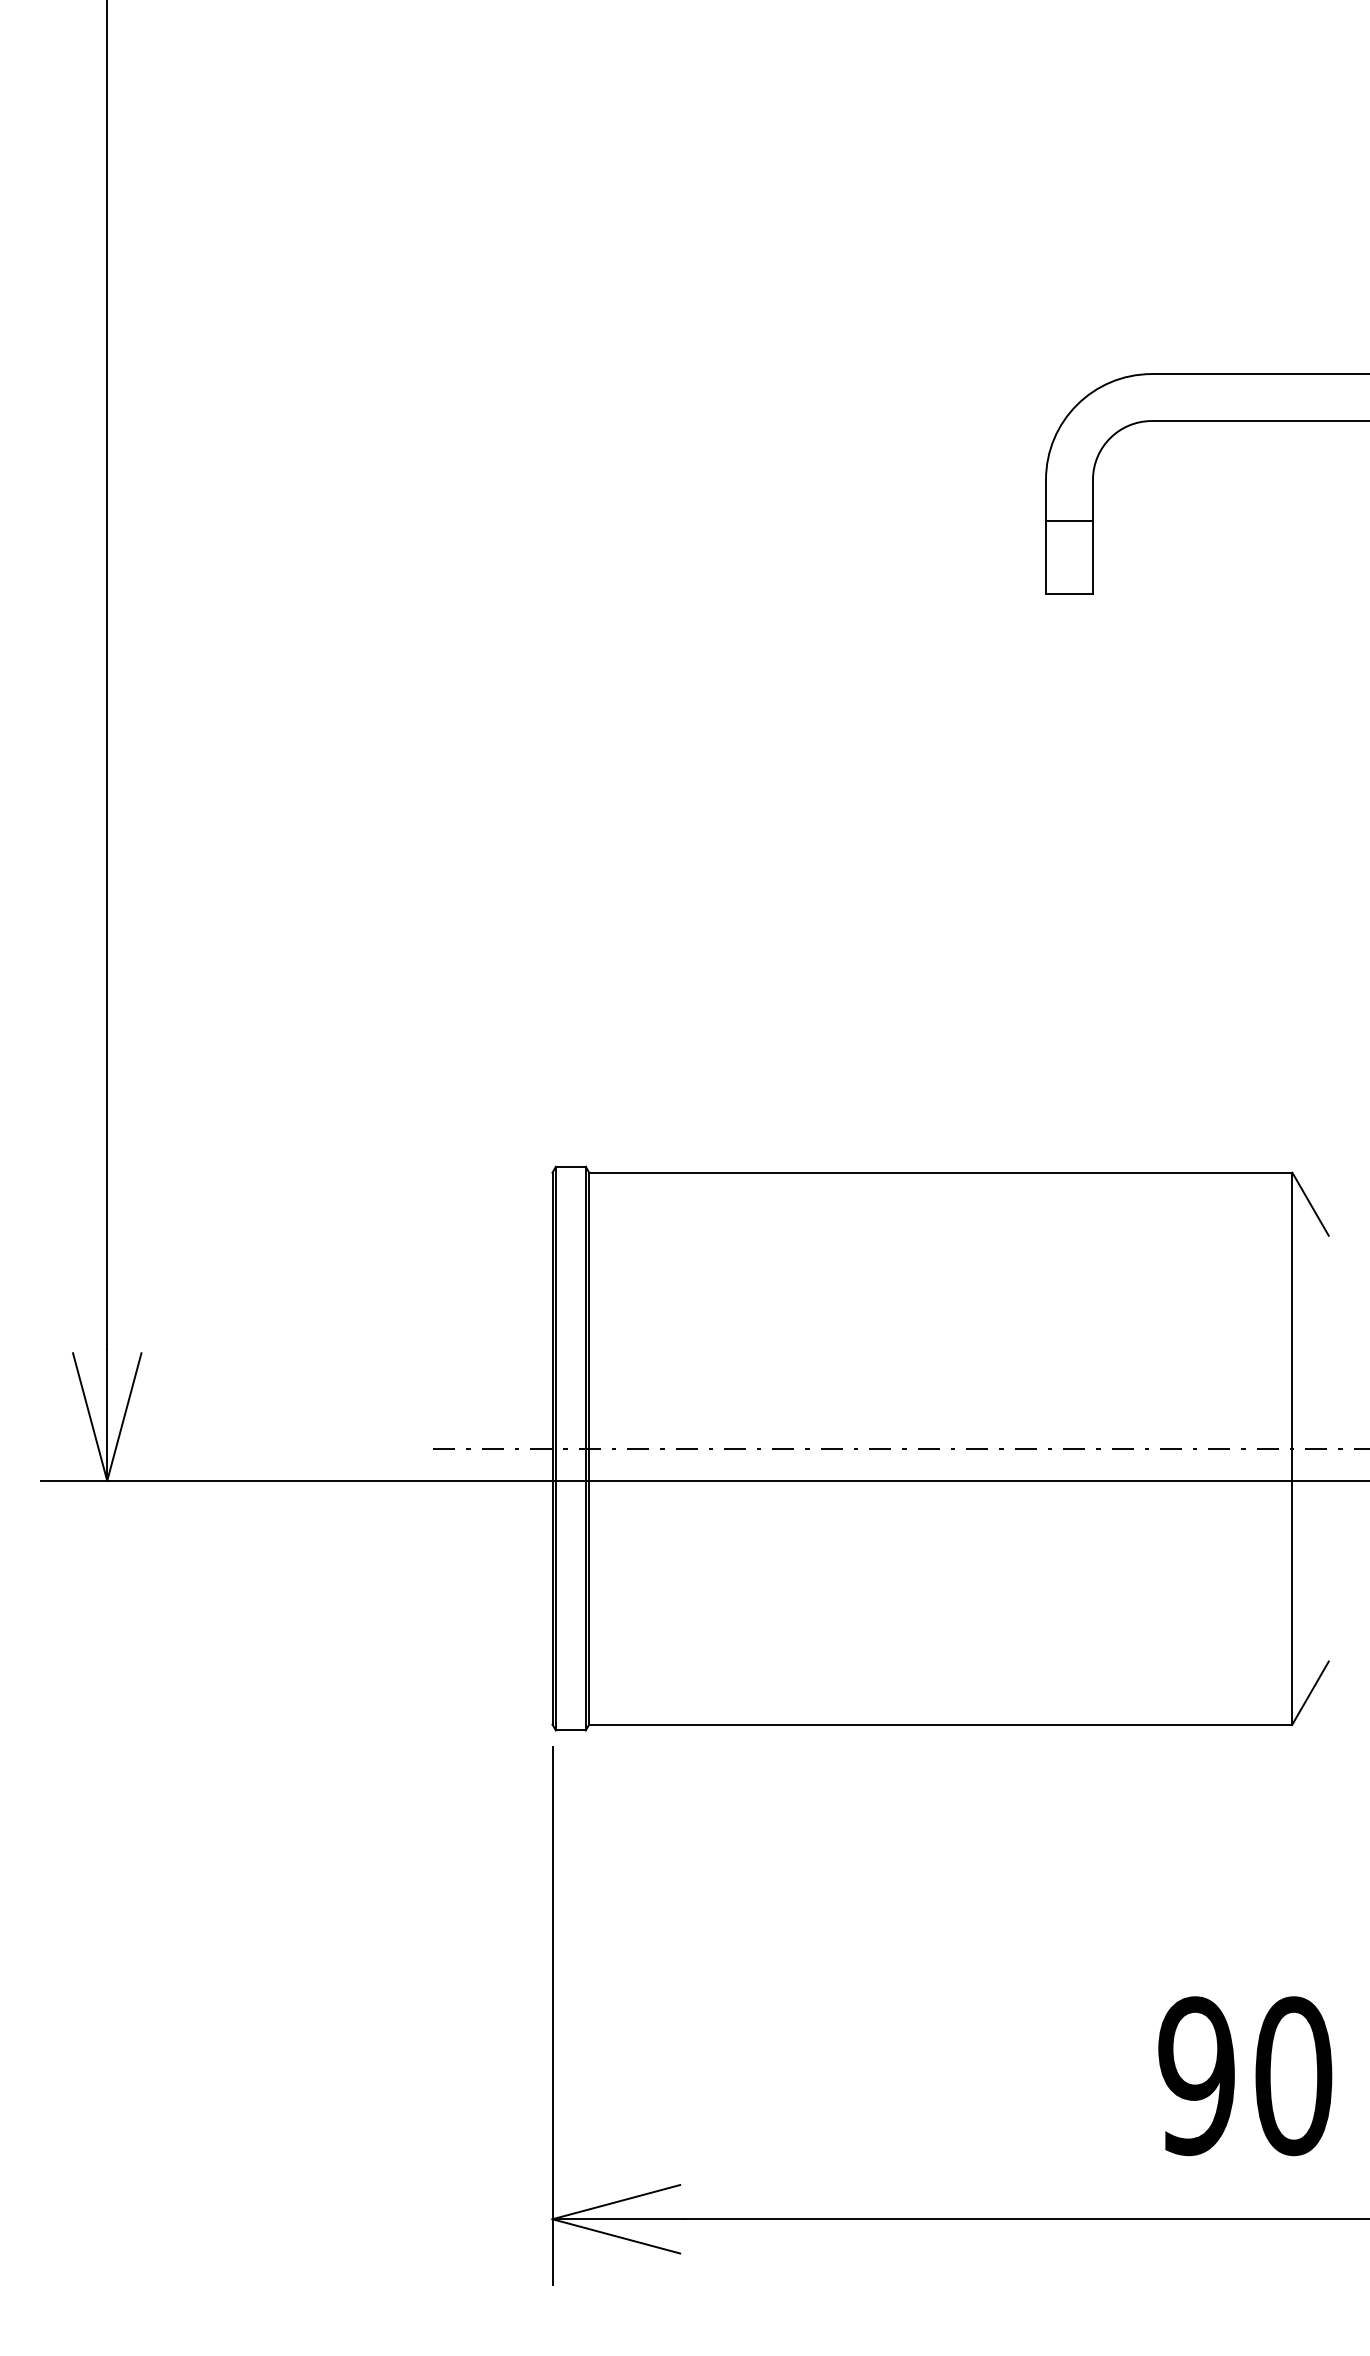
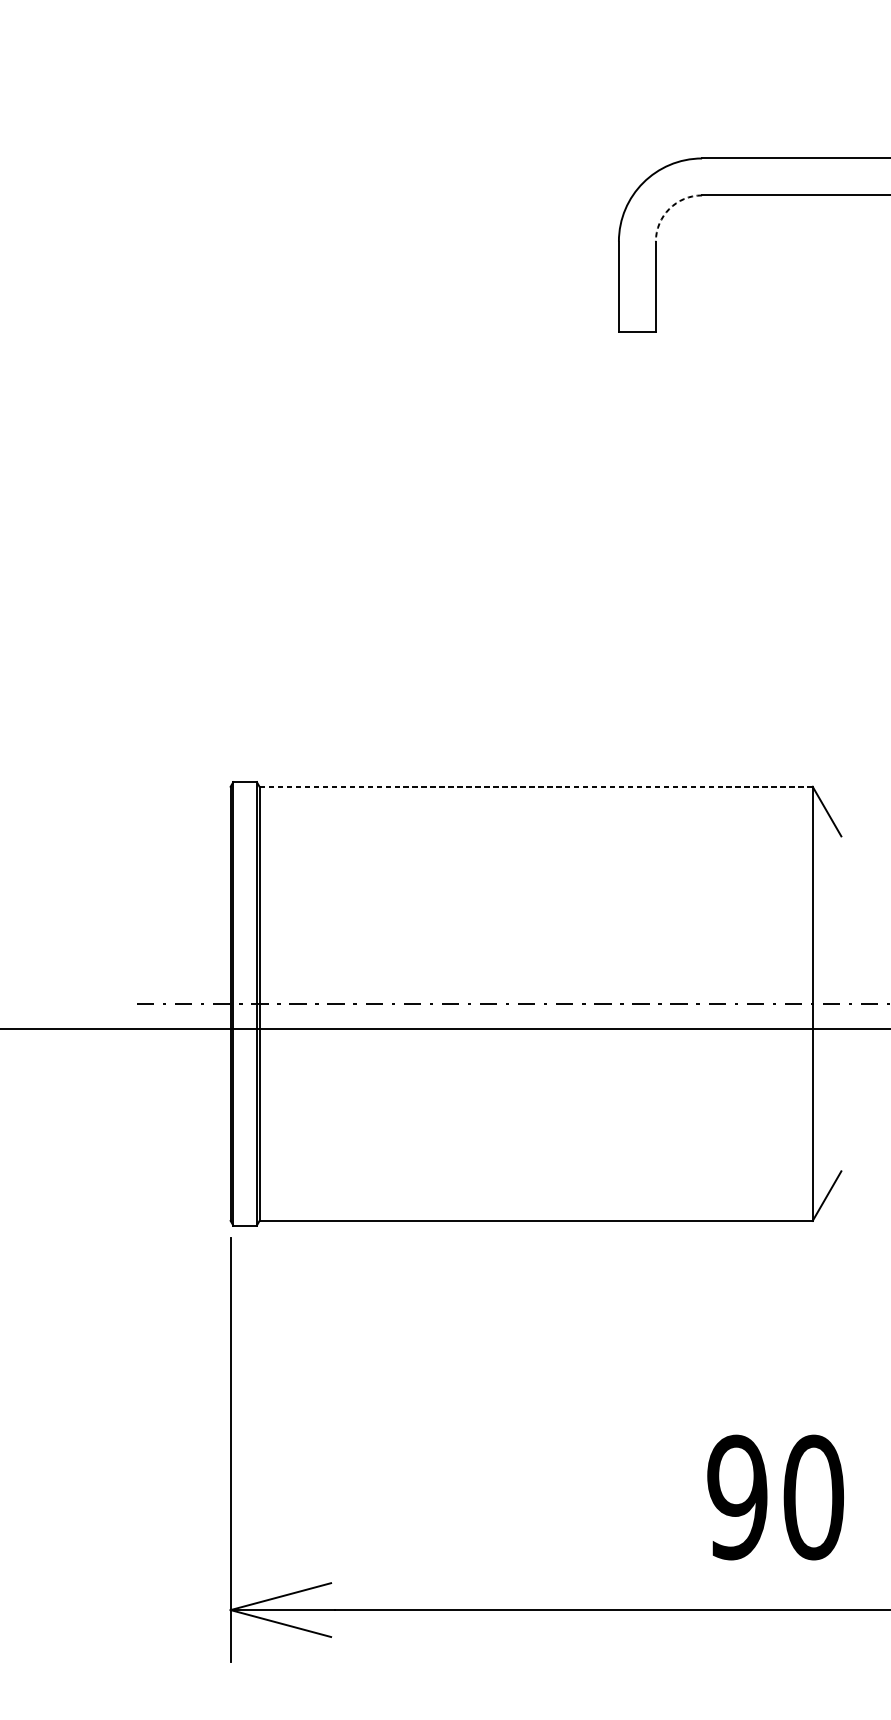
arc: (1110, 438) -> (669, 209), solid -> dashed
line: (1069, 520) -> (637, 273), removed
line: (940, 1172) -> (535, 786), solid -> dashed

